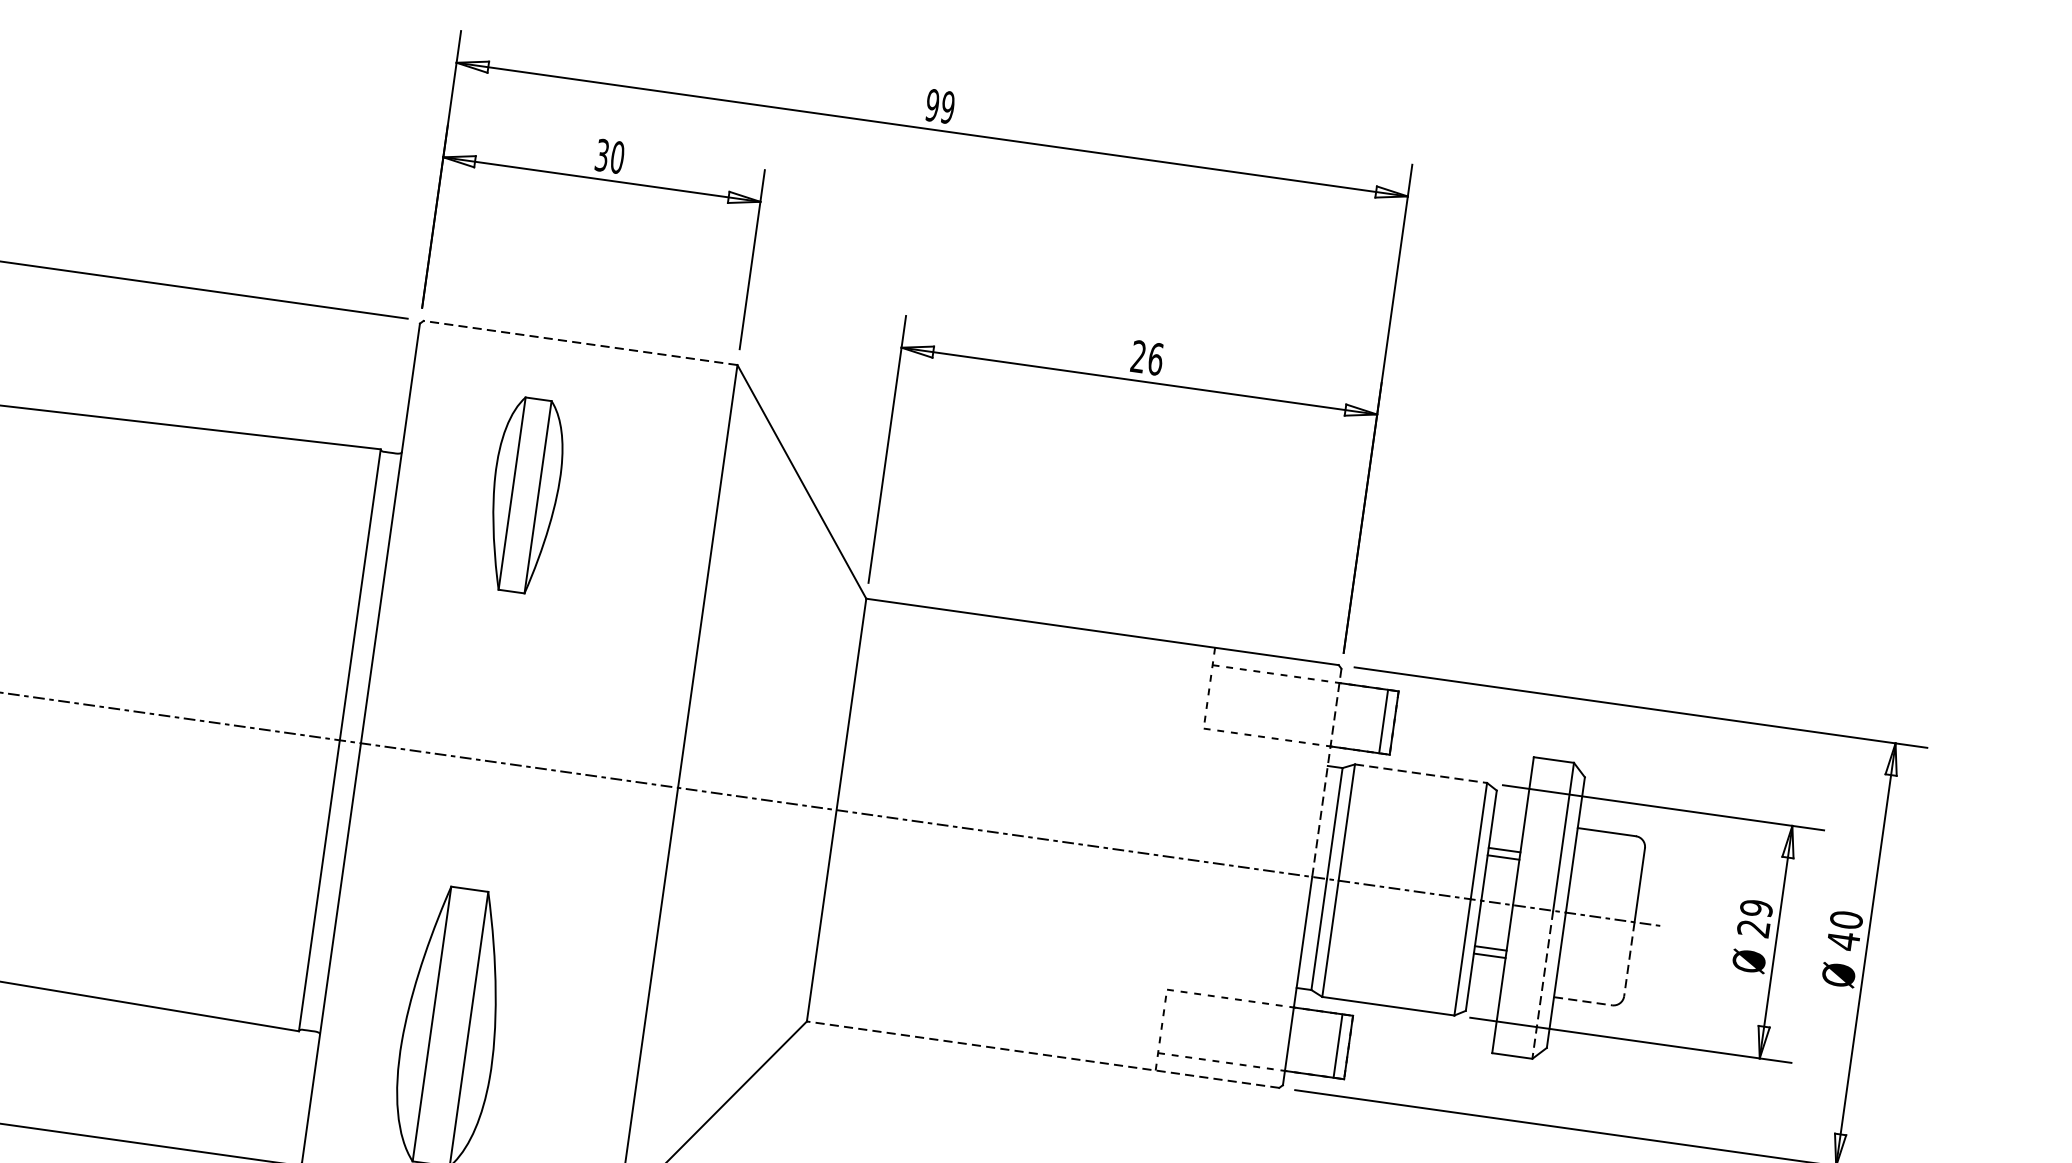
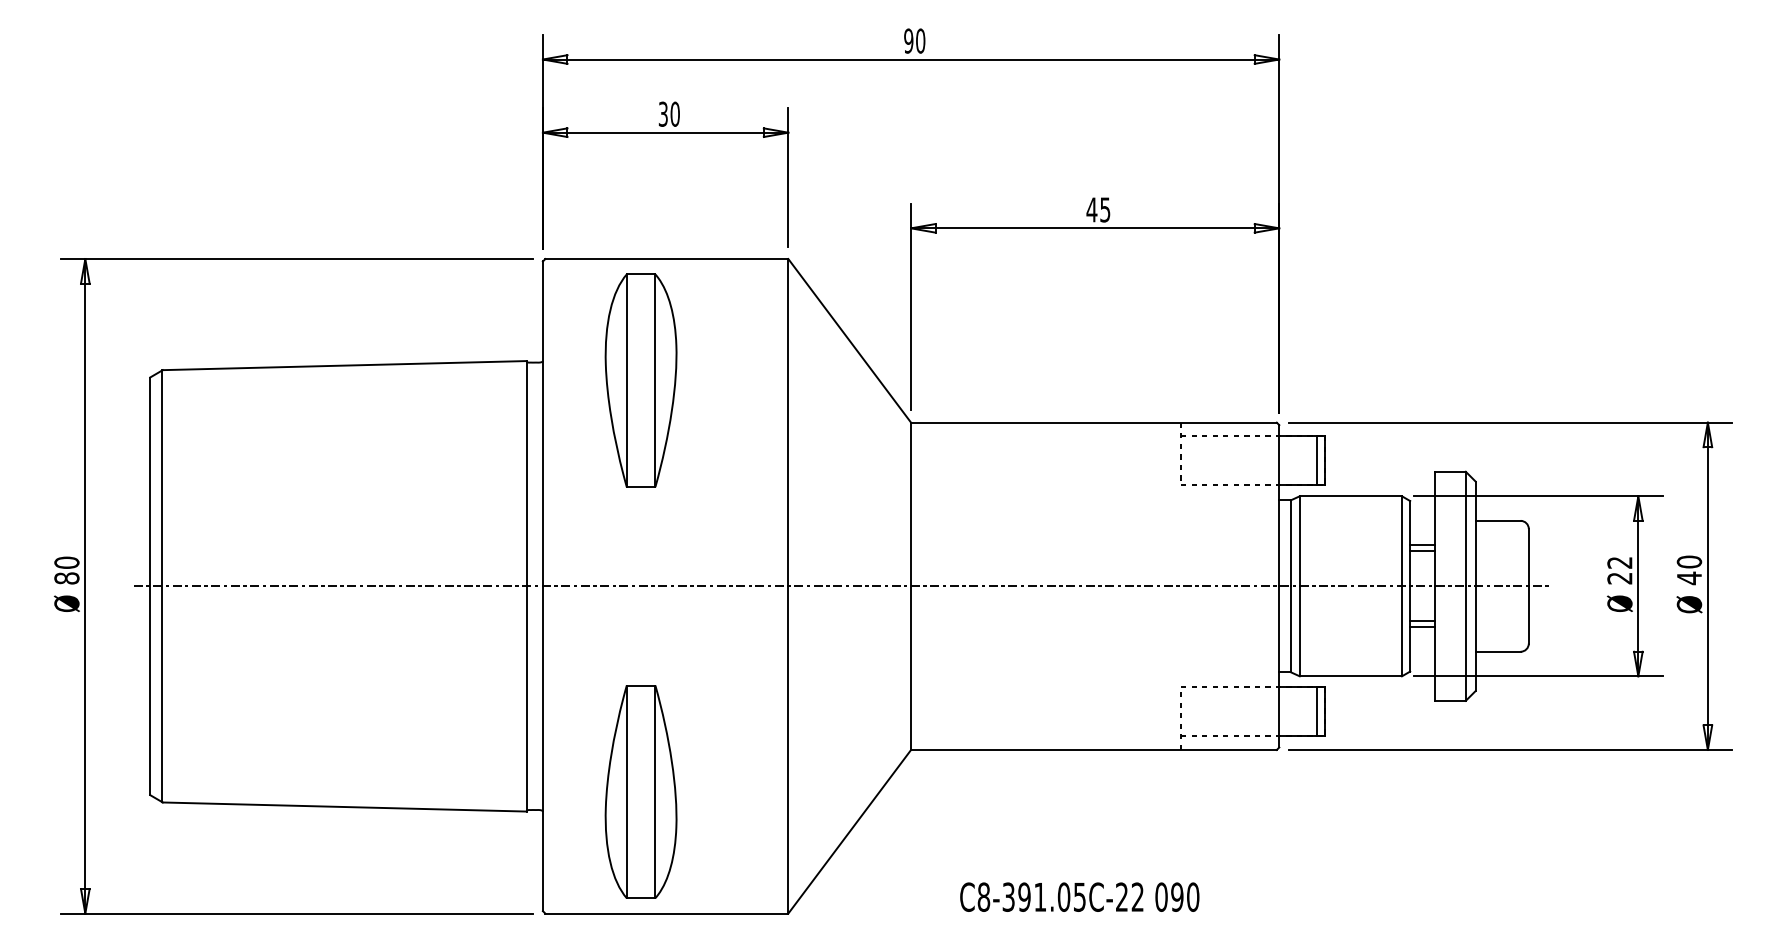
text: (947, 106) -> (920, 40), 99 -> 90
line: (579, 343) -> (666, 259), dashed -> solid
text: (1147, 357) -> (1098, 209), 26 -> 45
part: (524, 495) -> (640, 380), size x1.43
line: (1327, 772) -> (1279, 505), dashed -> solid
line: (1421, 774) -> (1351, 496), dashed -> solid
text: (1756, 907) -> (1619, 562), 29 -> 22
line: (1629, 958) -> (1528, 614), dashed -> solid
line: (1542, 985) -> (1465, 644), dashed -> solid
line: (1583, 1000) -> (1498, 651), dashed -> solid
line: (1042, 1054) -> (1093, 749), dashed -> solid

